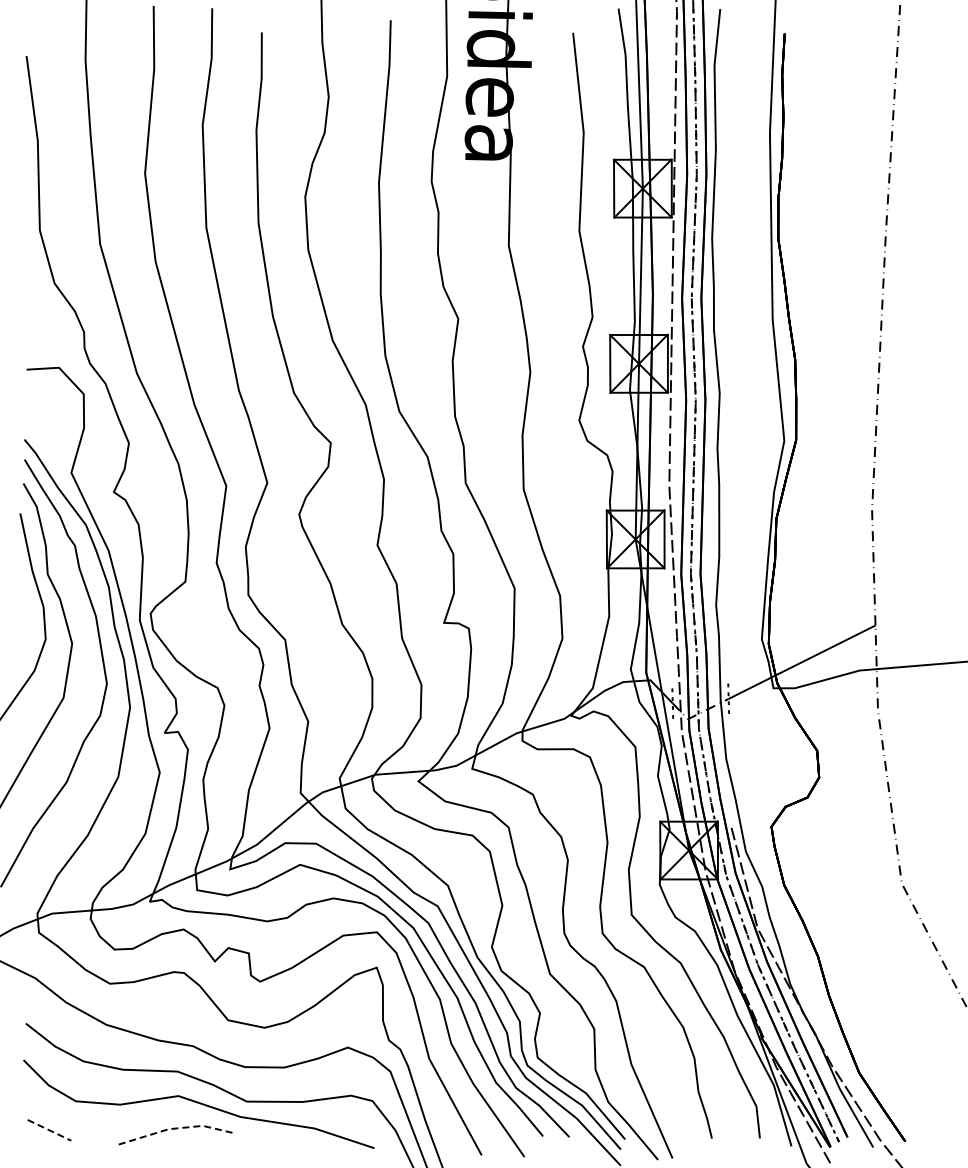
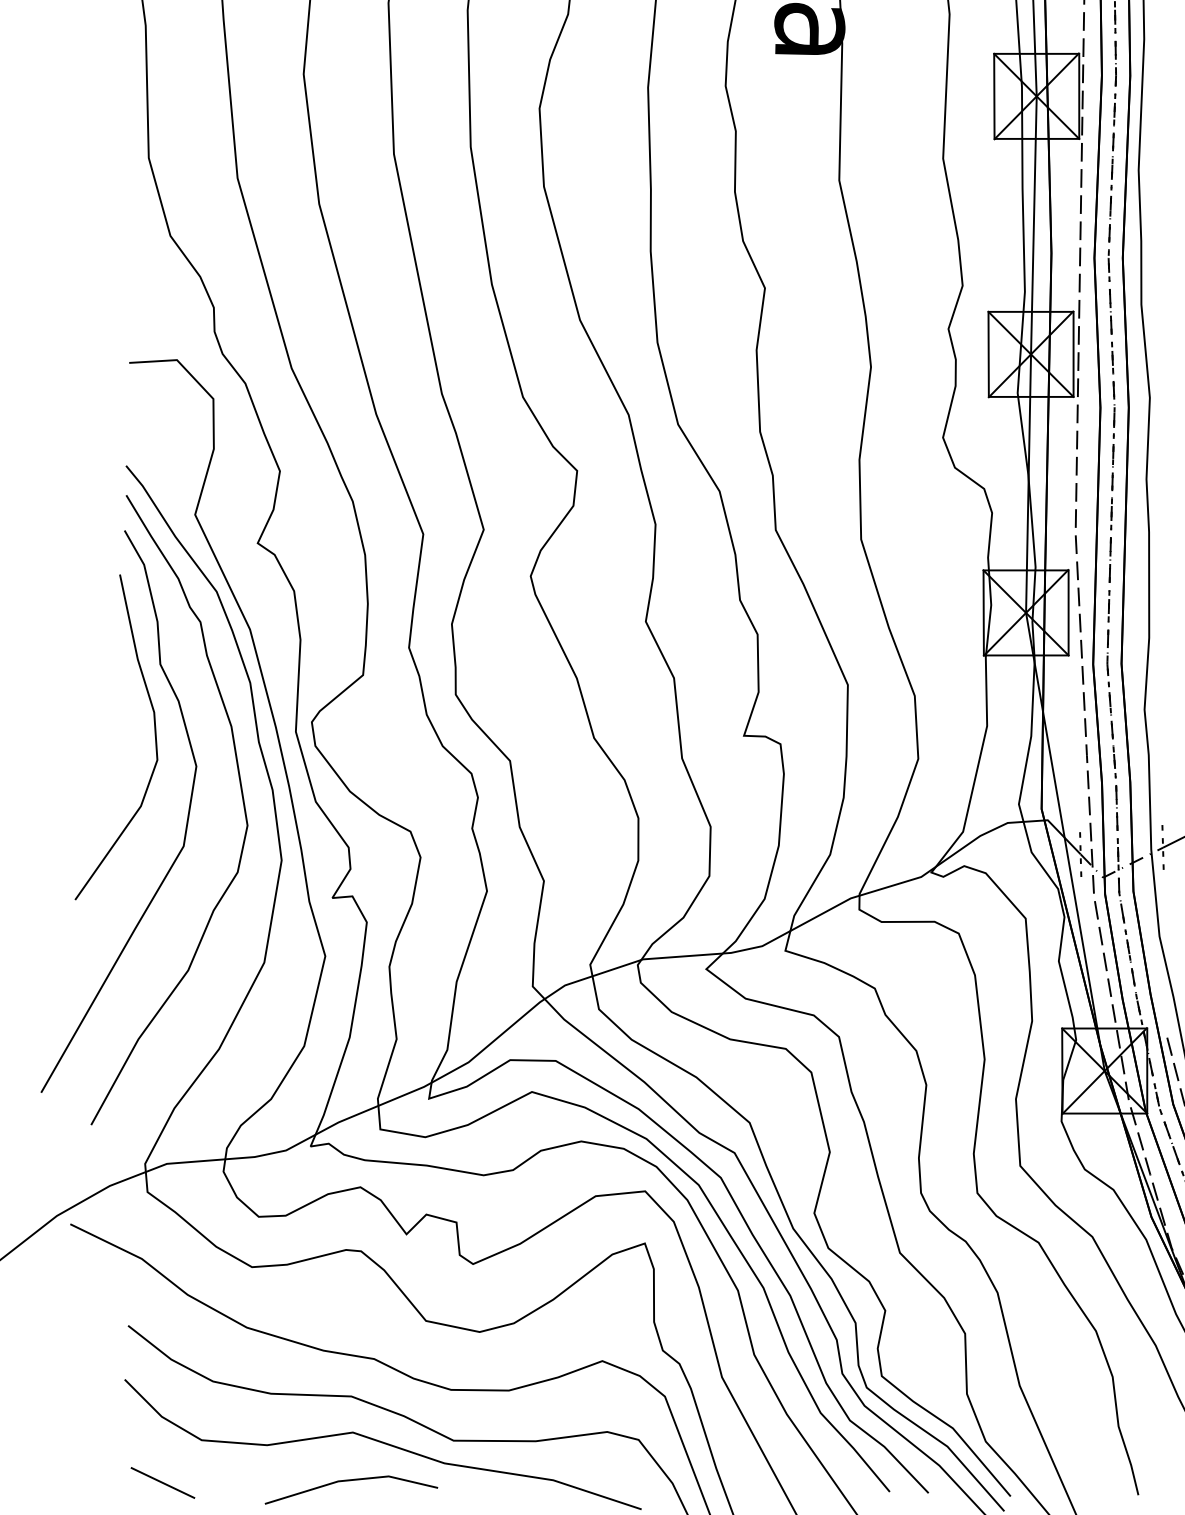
line: (177, 1128) -> (351, 1480), dashed -> solid
line: (49, 1130) -> (162, 1483), dashed -> solid

